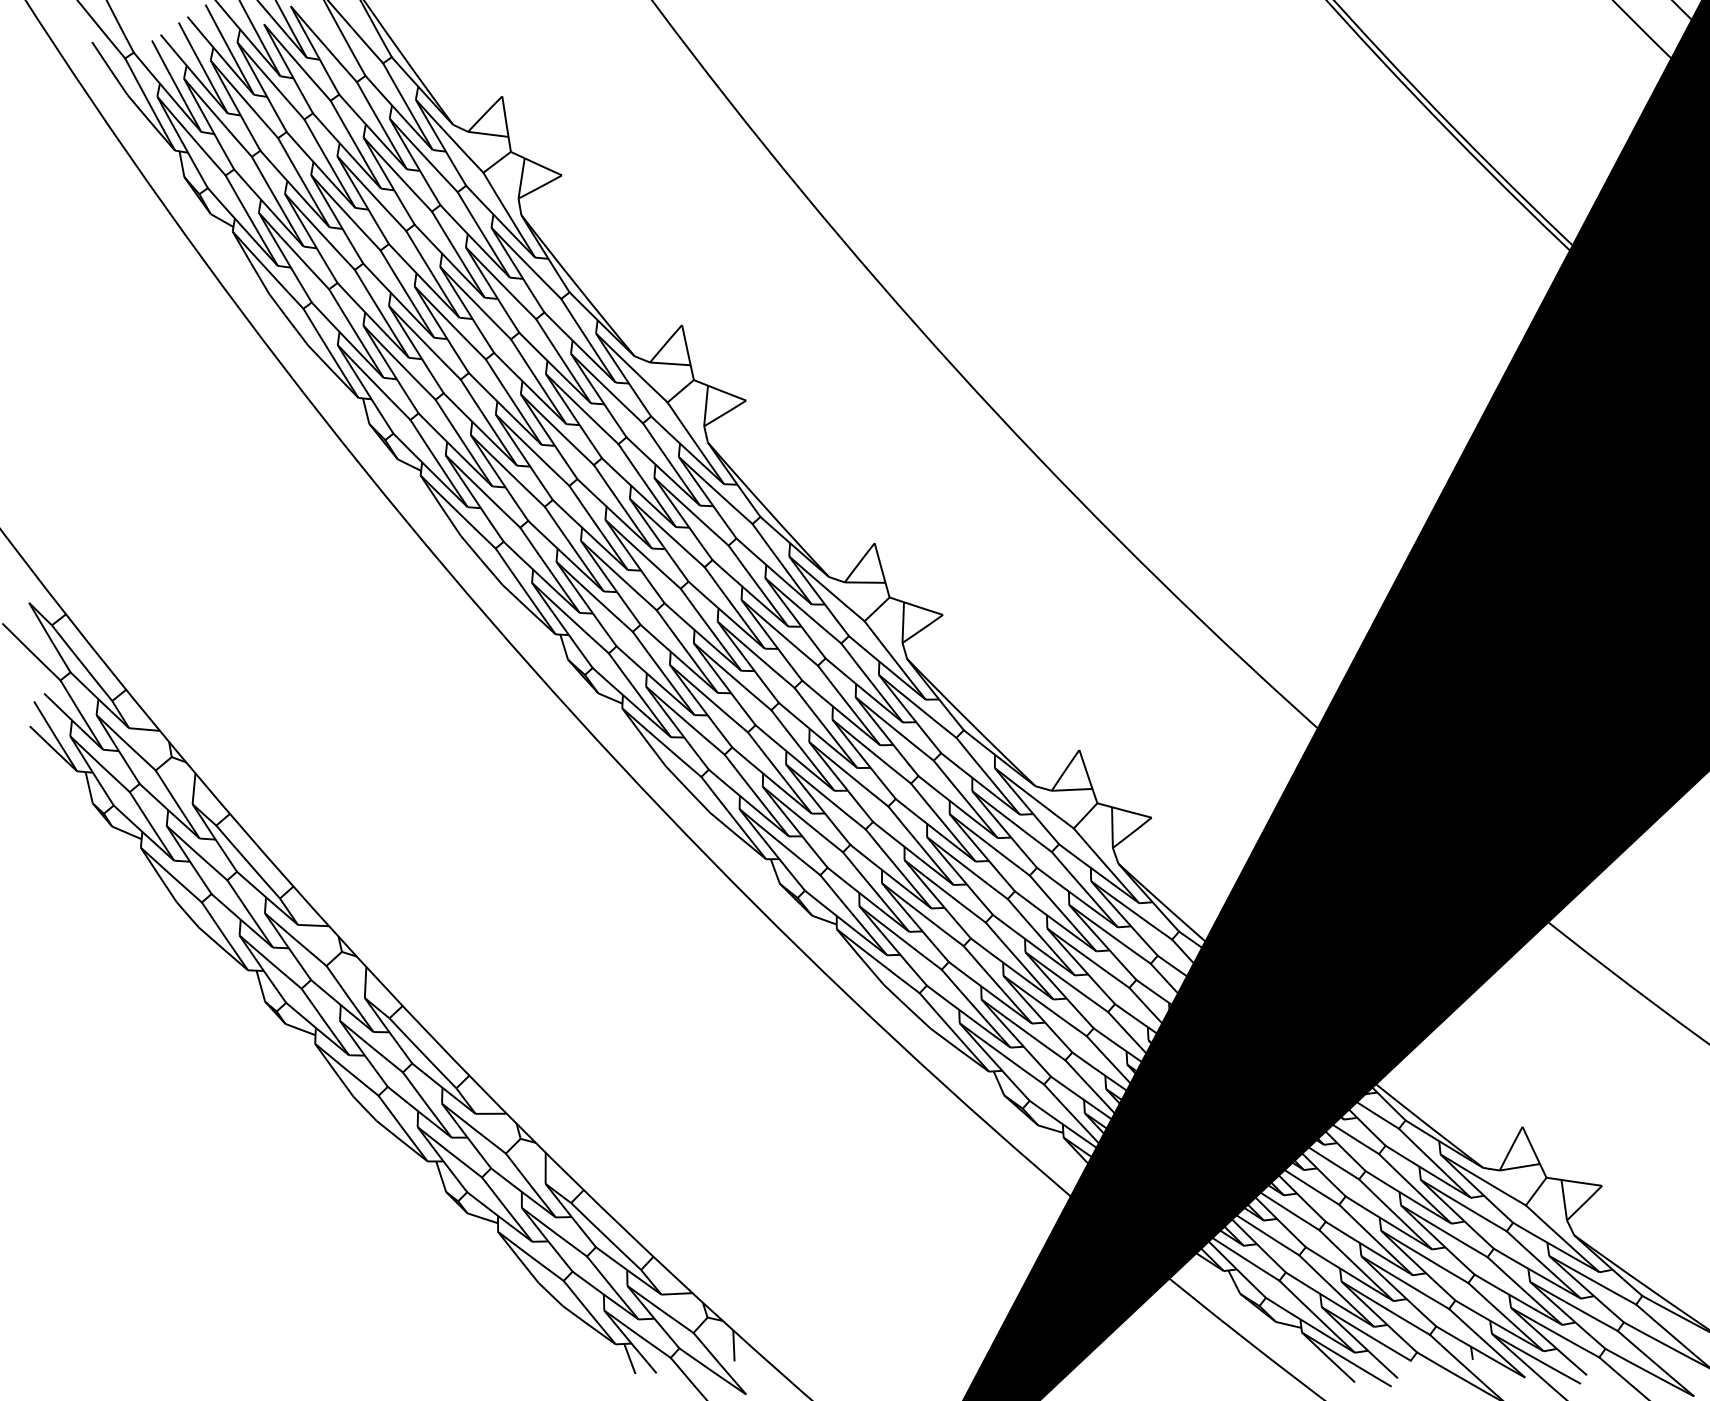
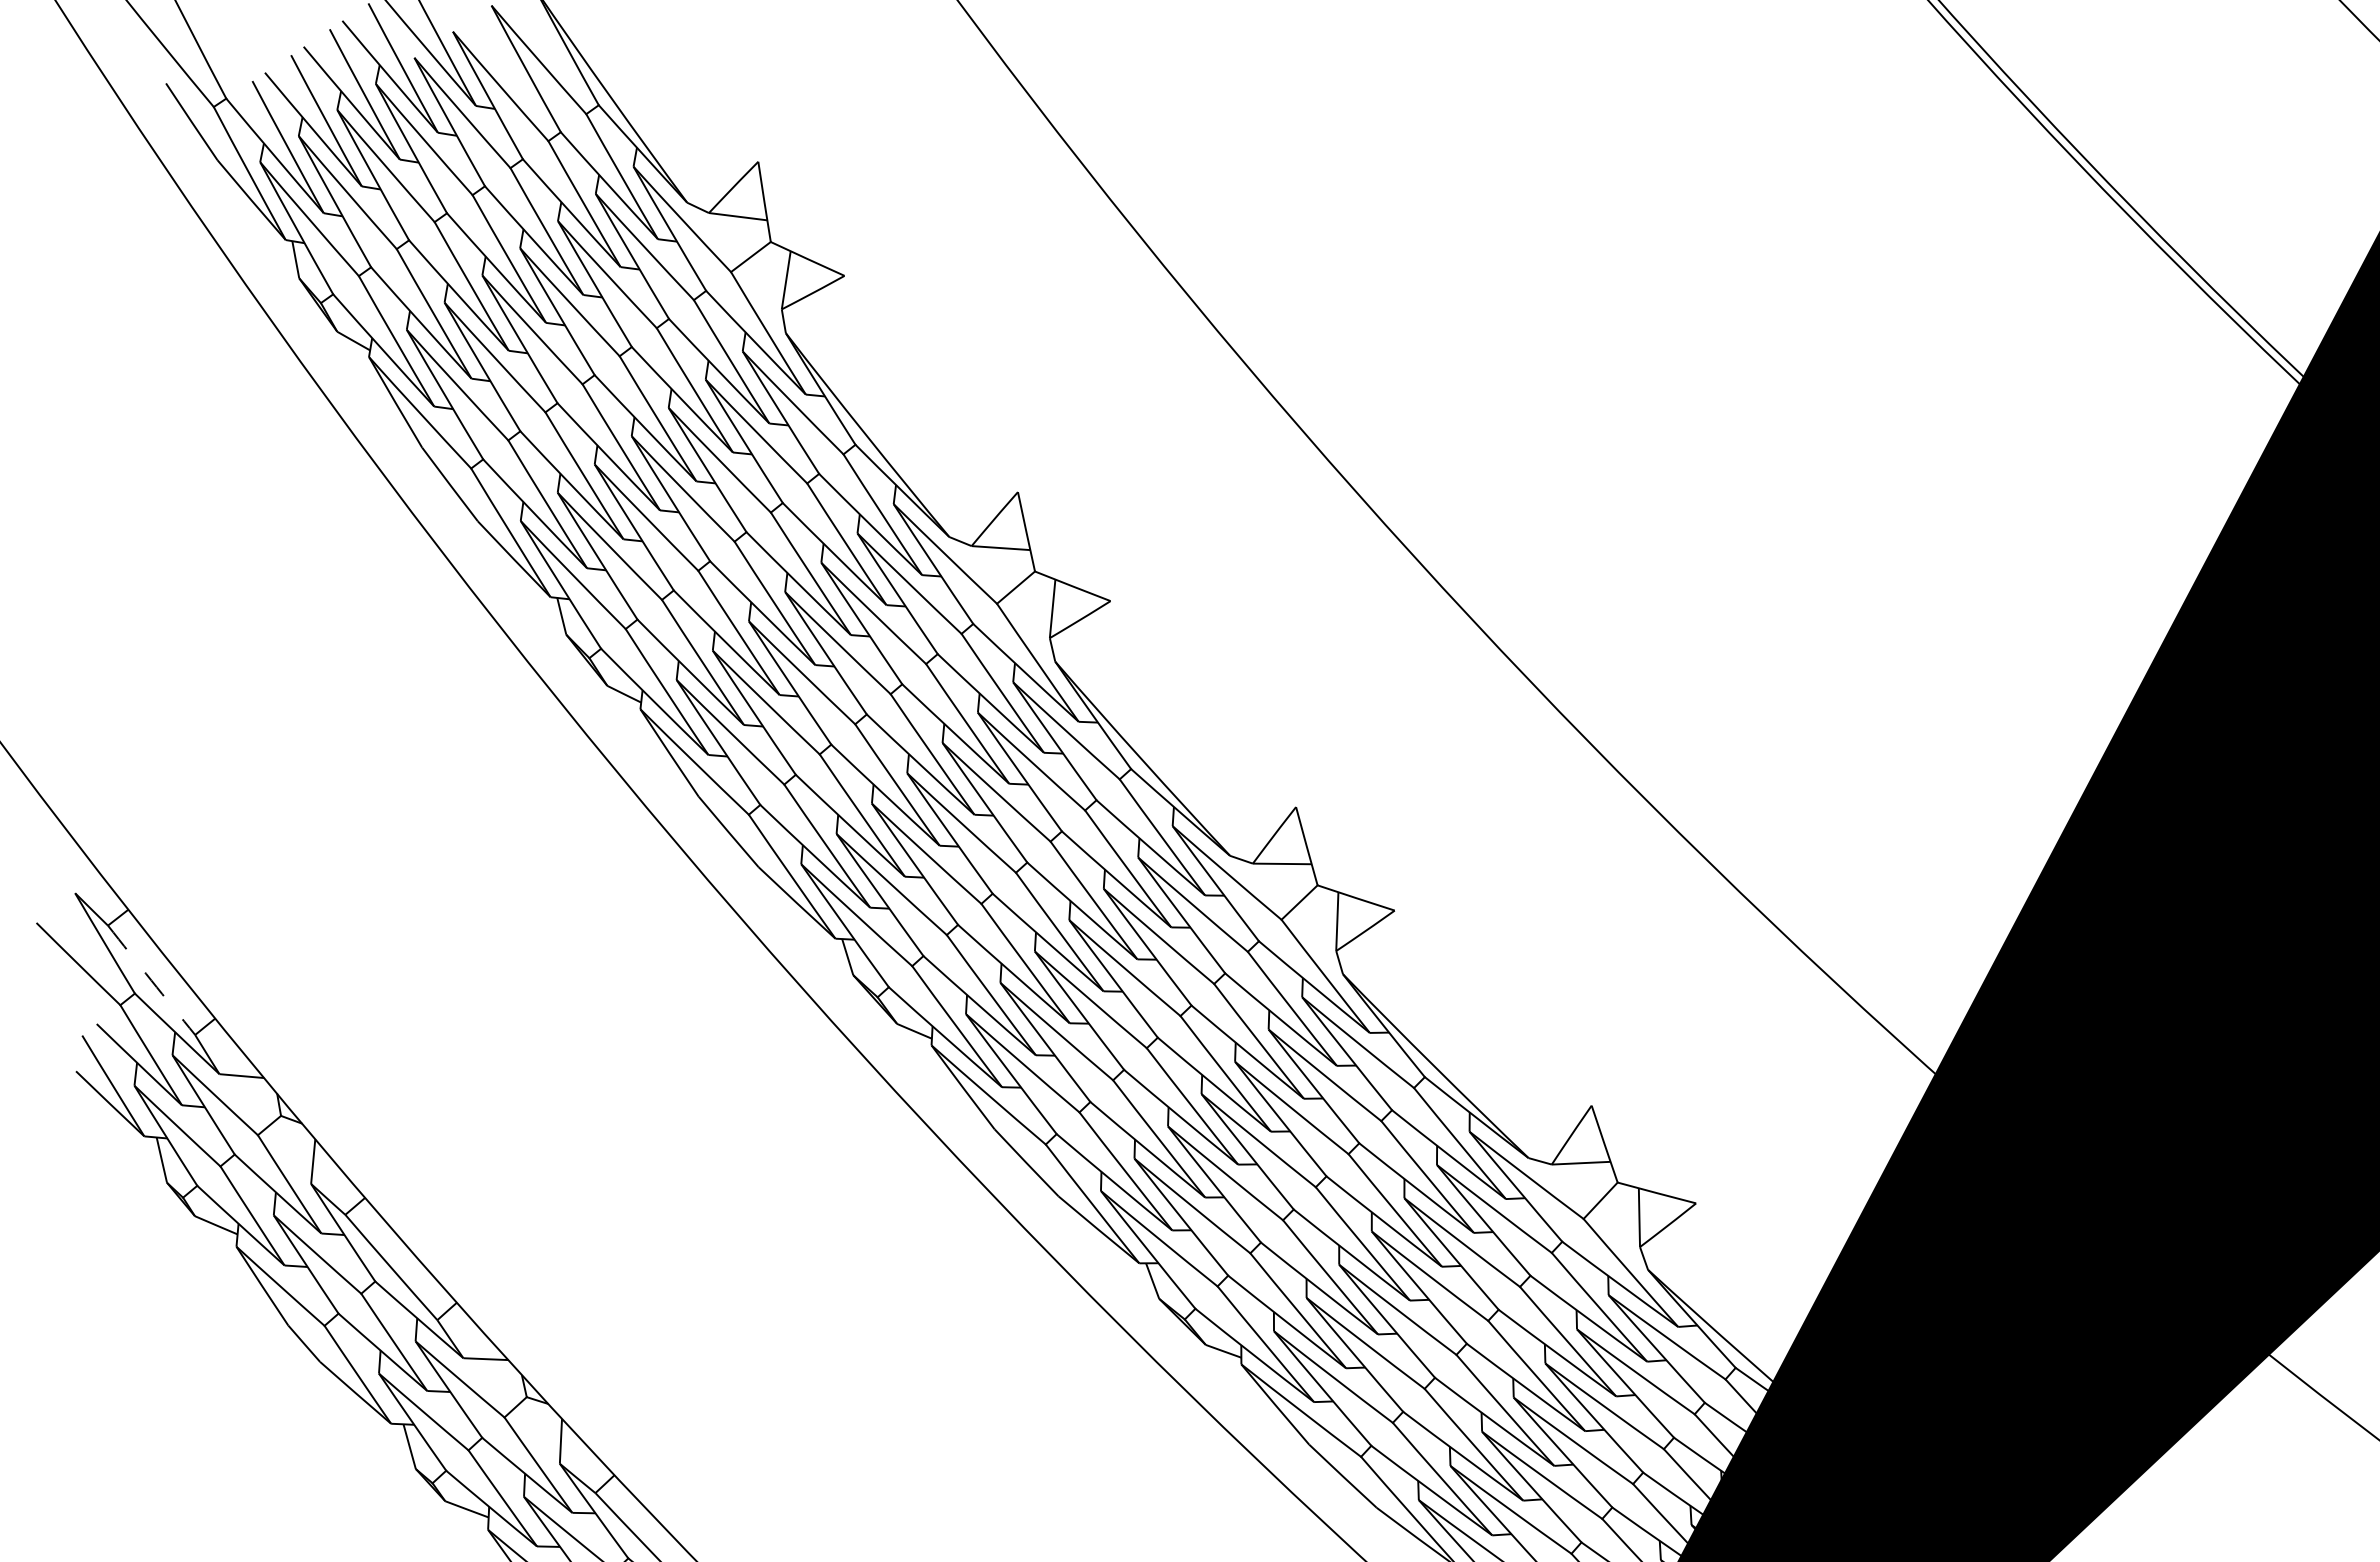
arc: (81, 663) -> (150, 980), solid -> dashed

